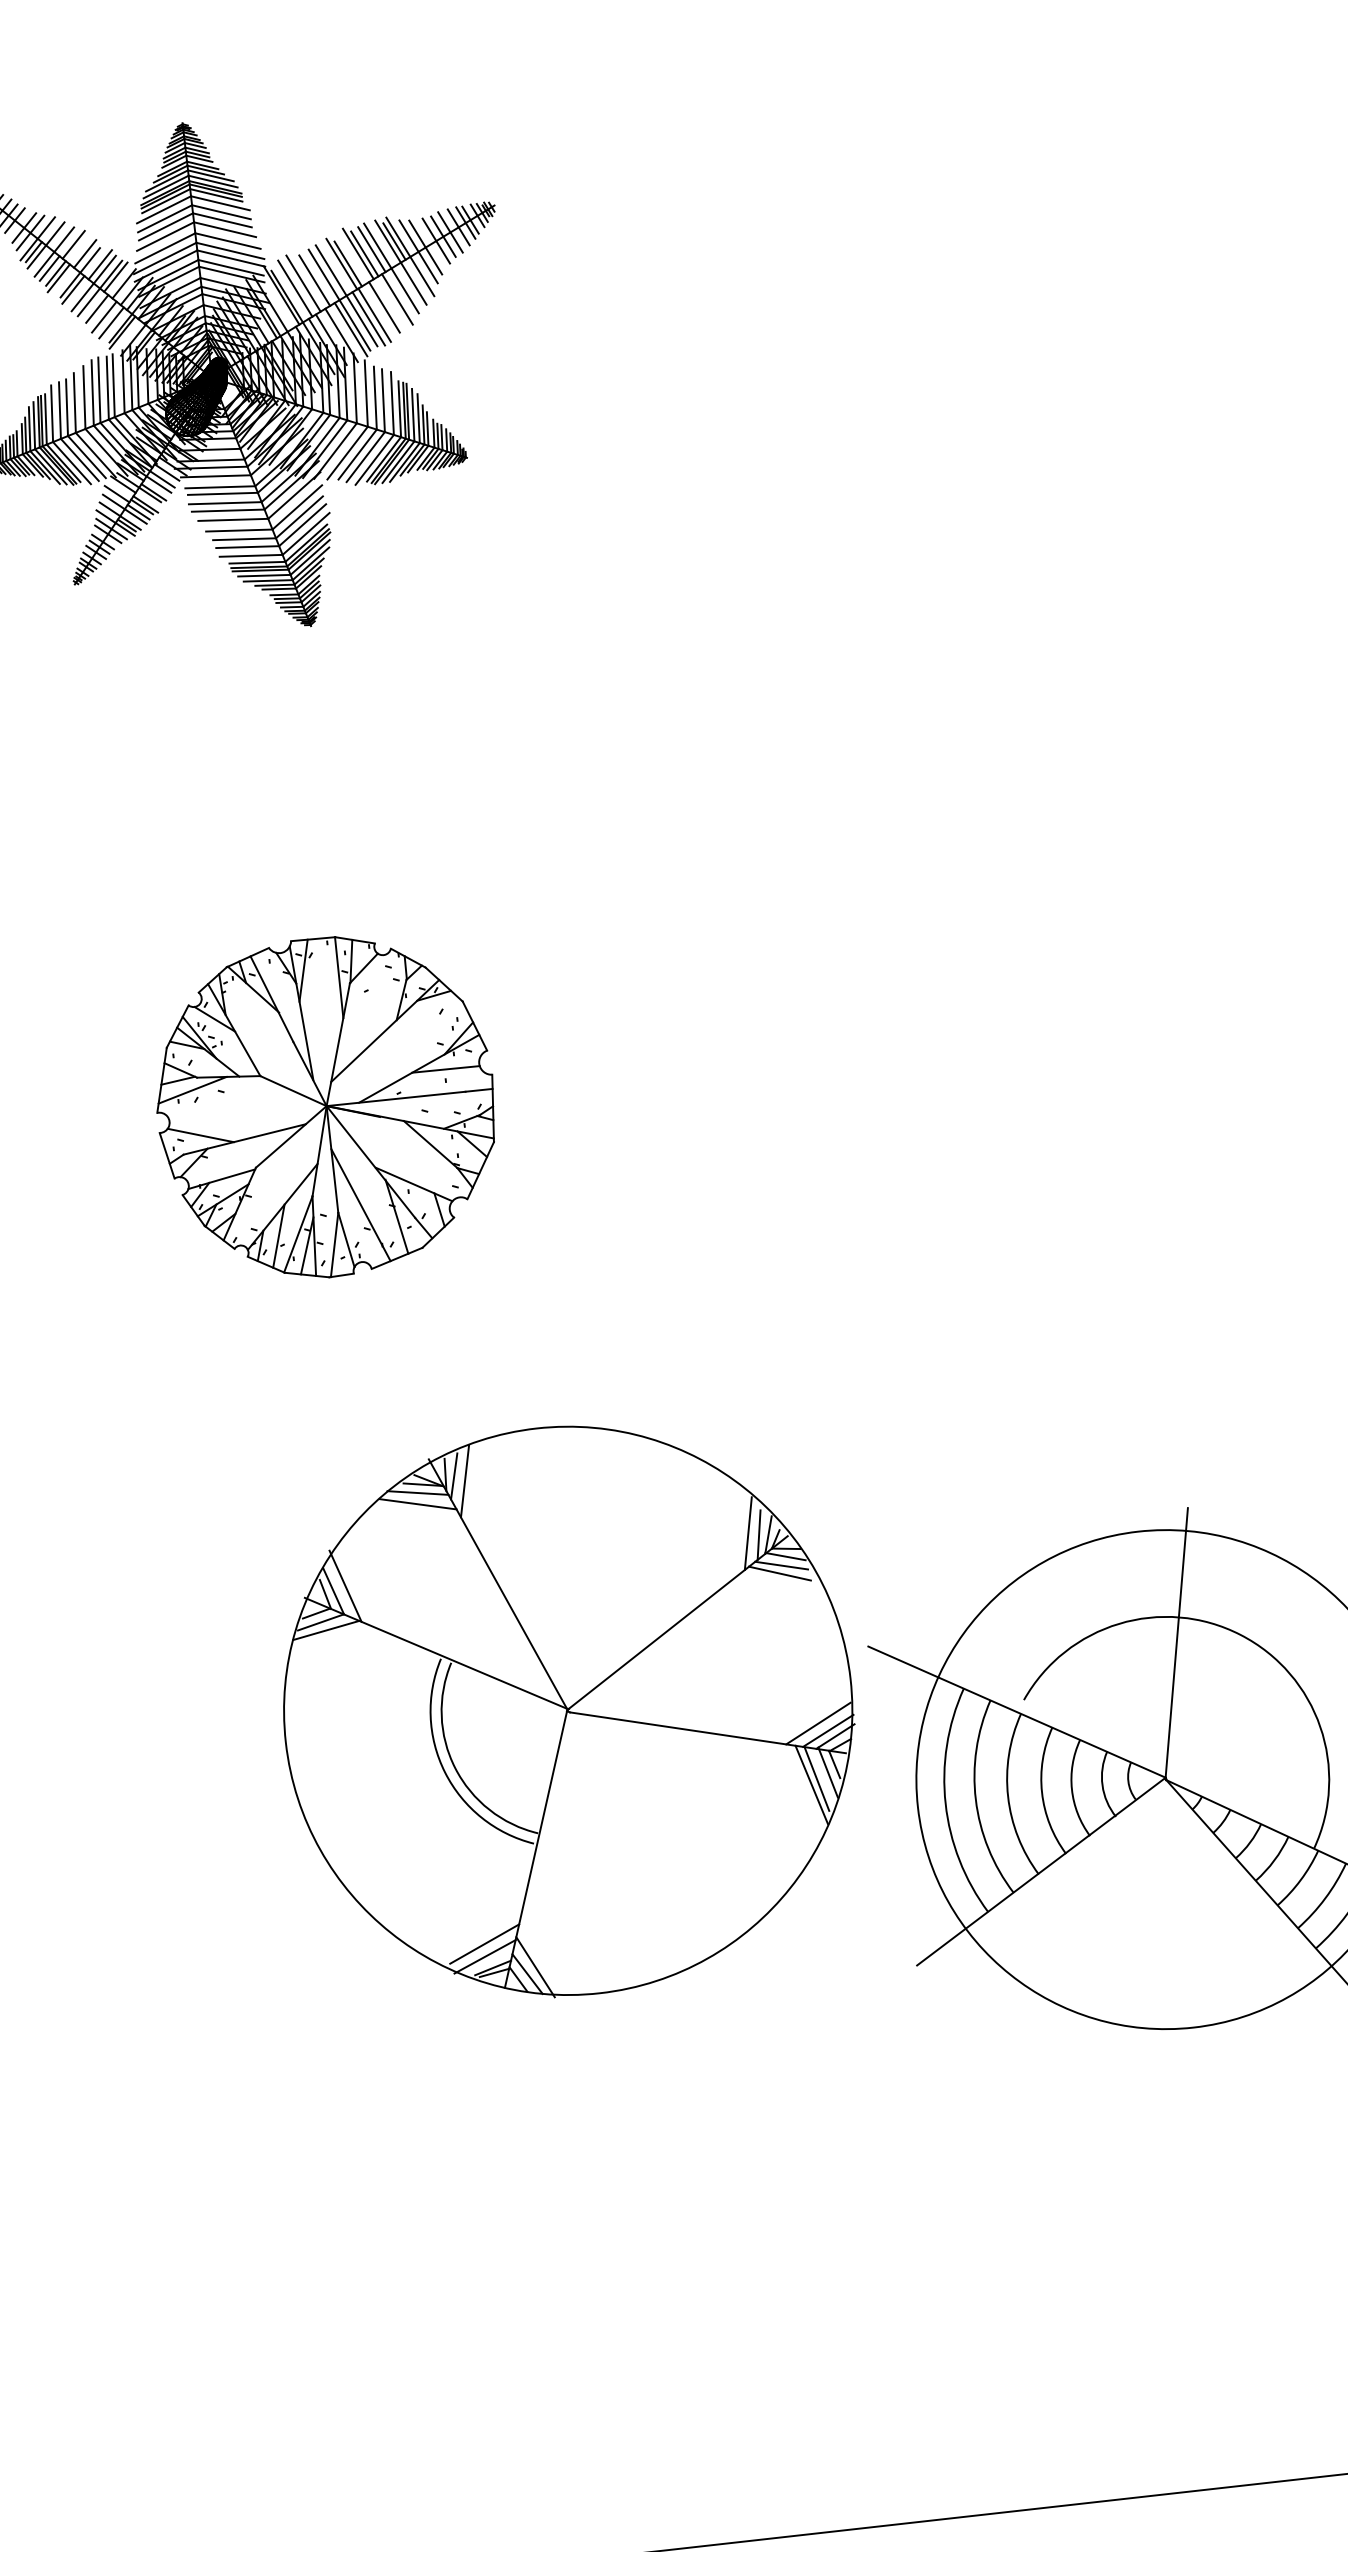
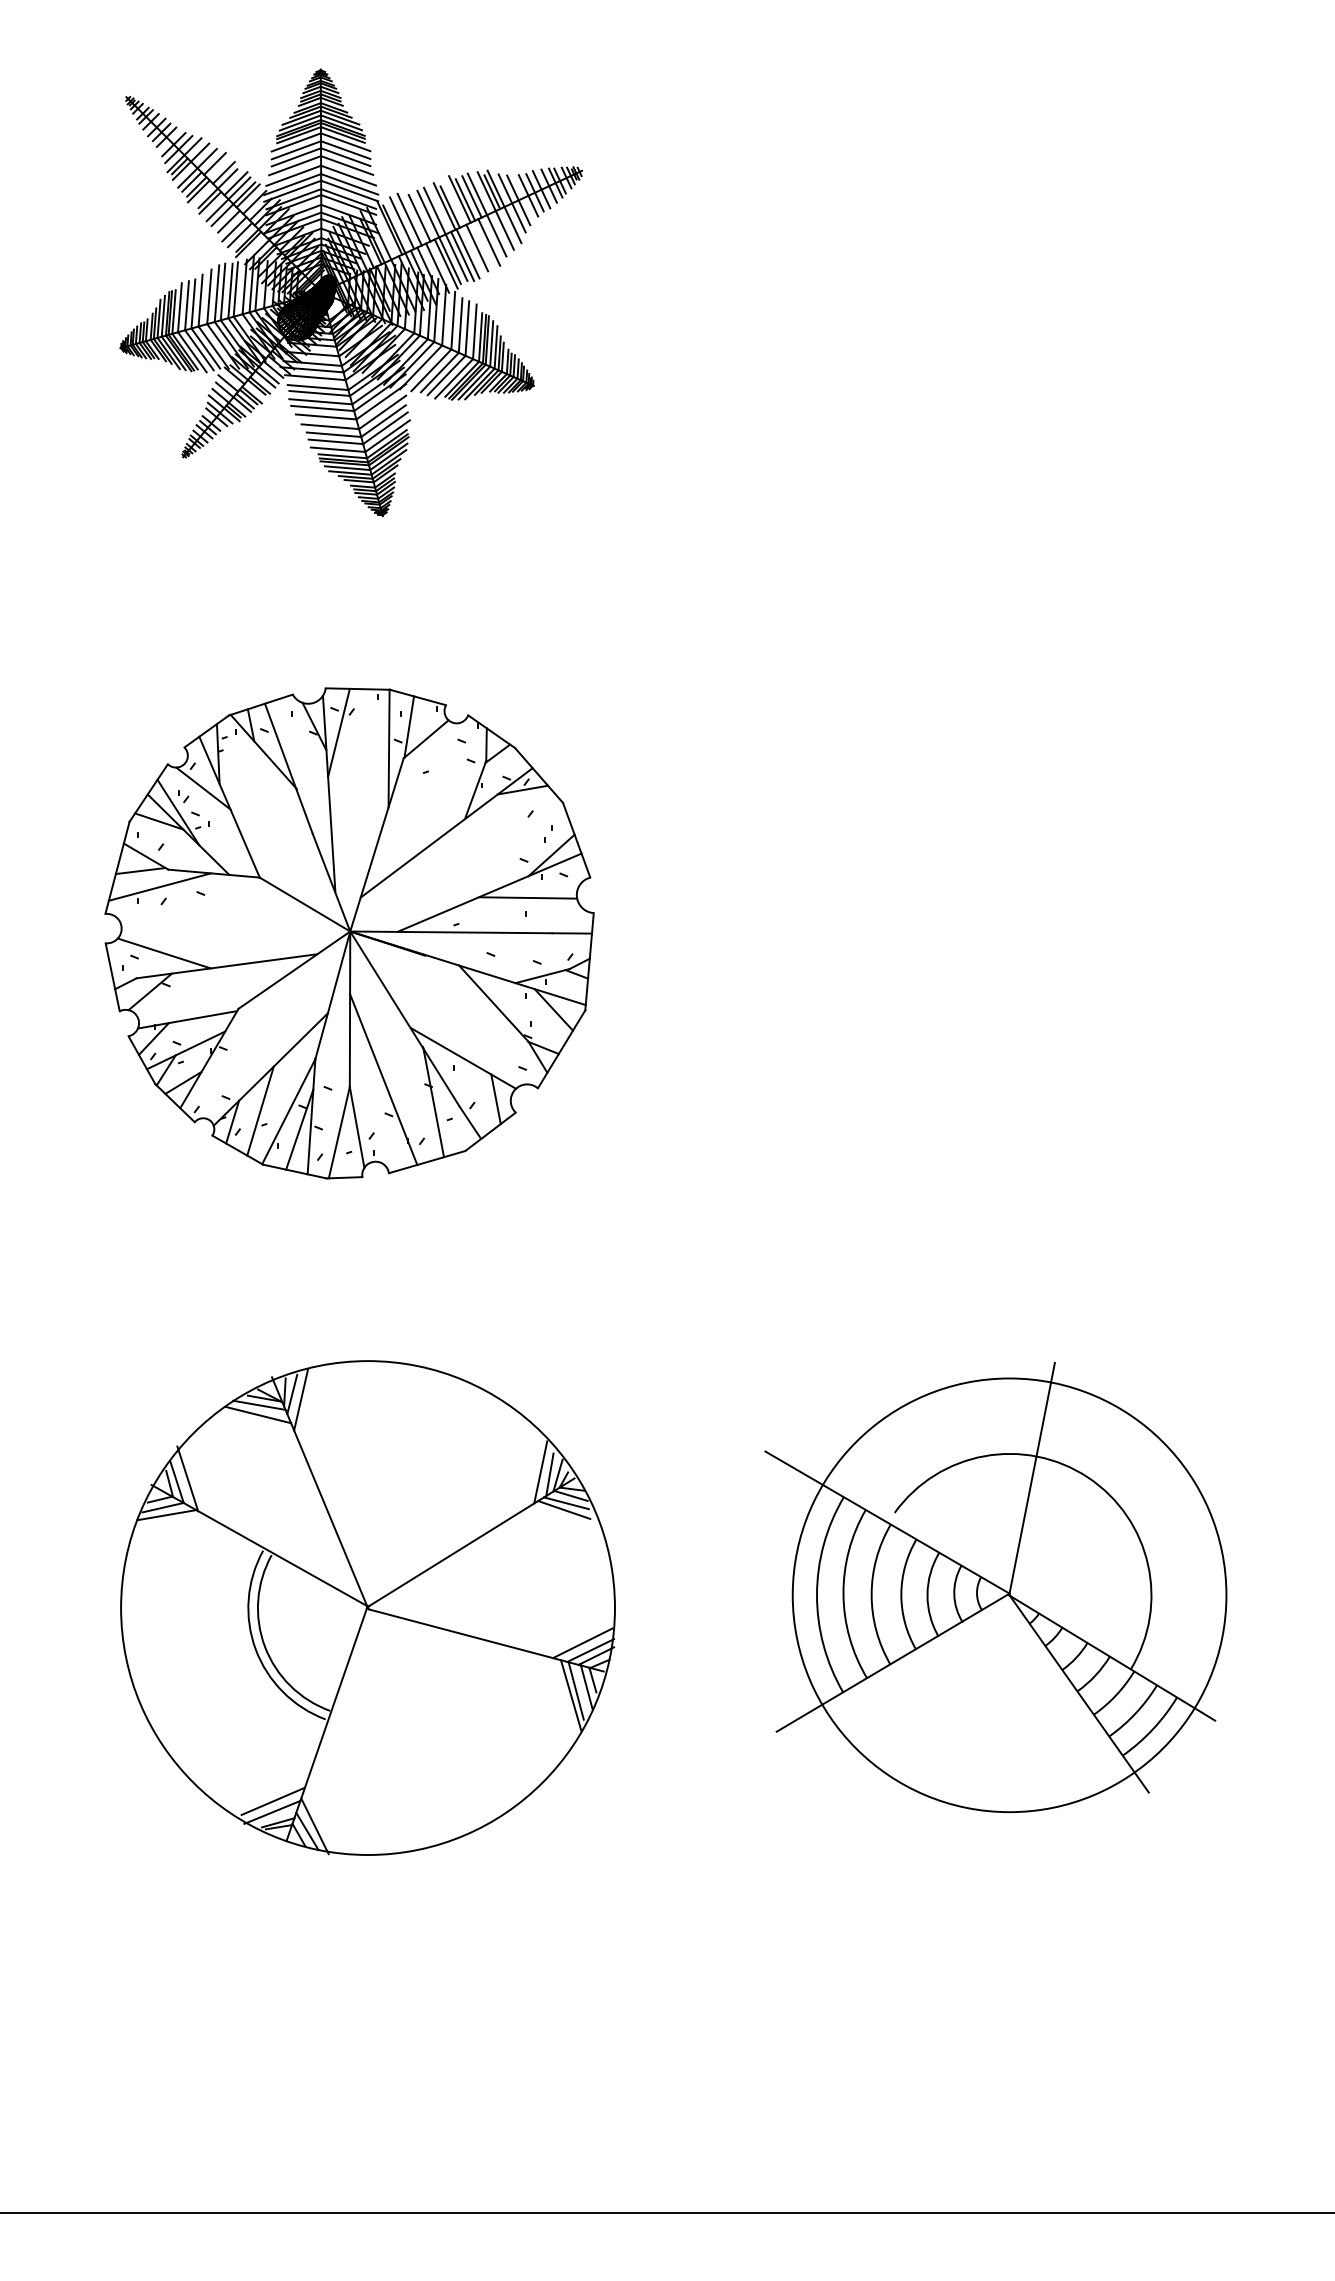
part: (326, 1107) -> (349, 933), size x1.67
part: (567, 1710) -> (367, 1607), moved

